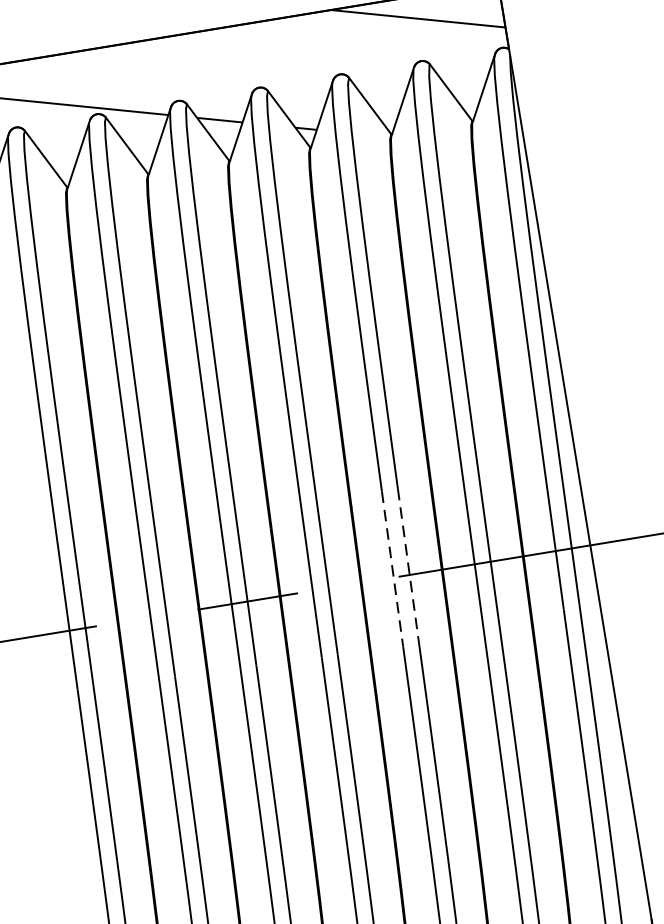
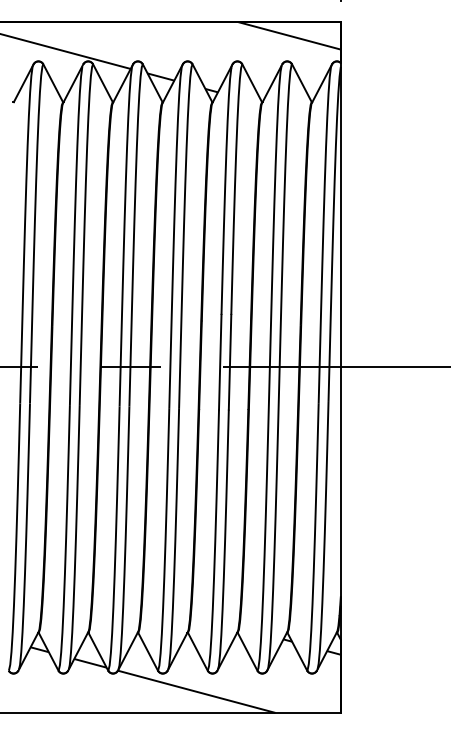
line: (409, 566) -> (230, 362), dashed -> solid
line: (393, 569) -> (220, 362), dashed -> solid

